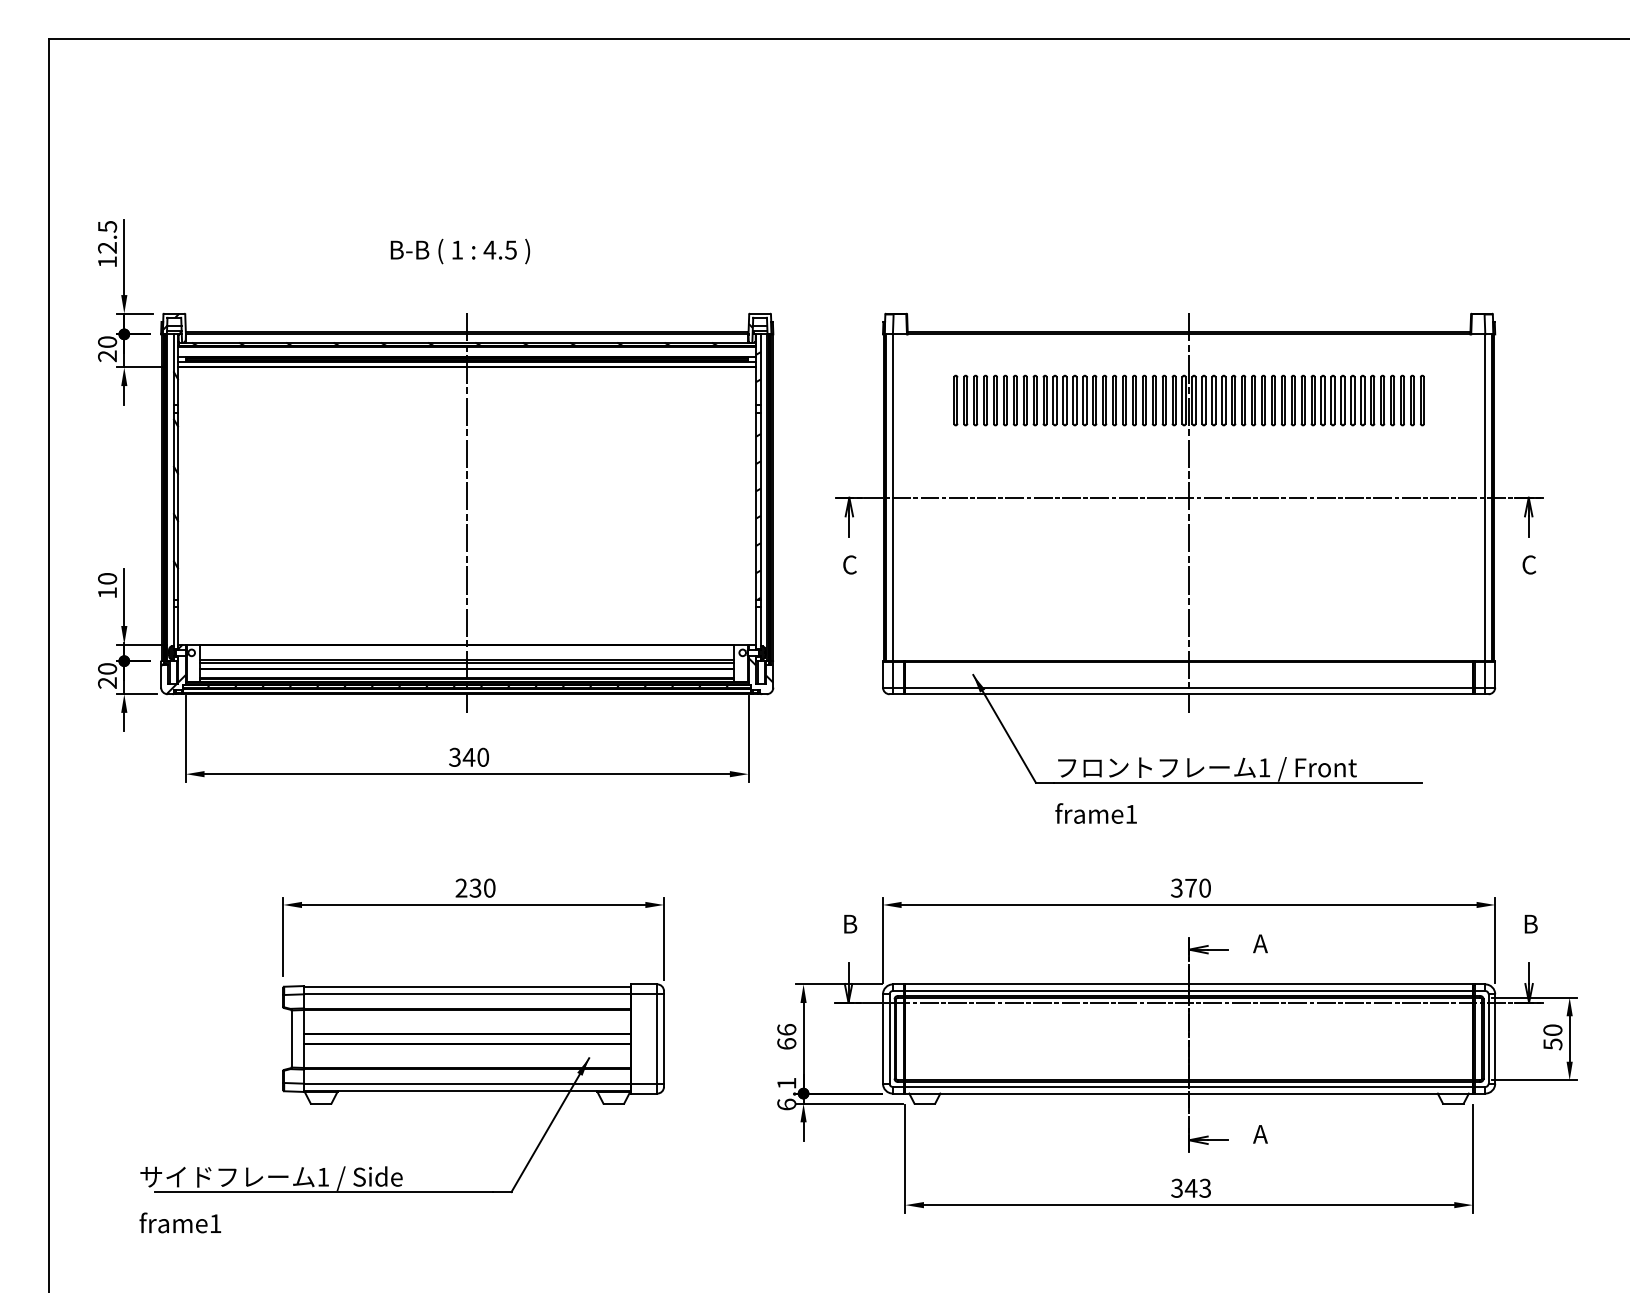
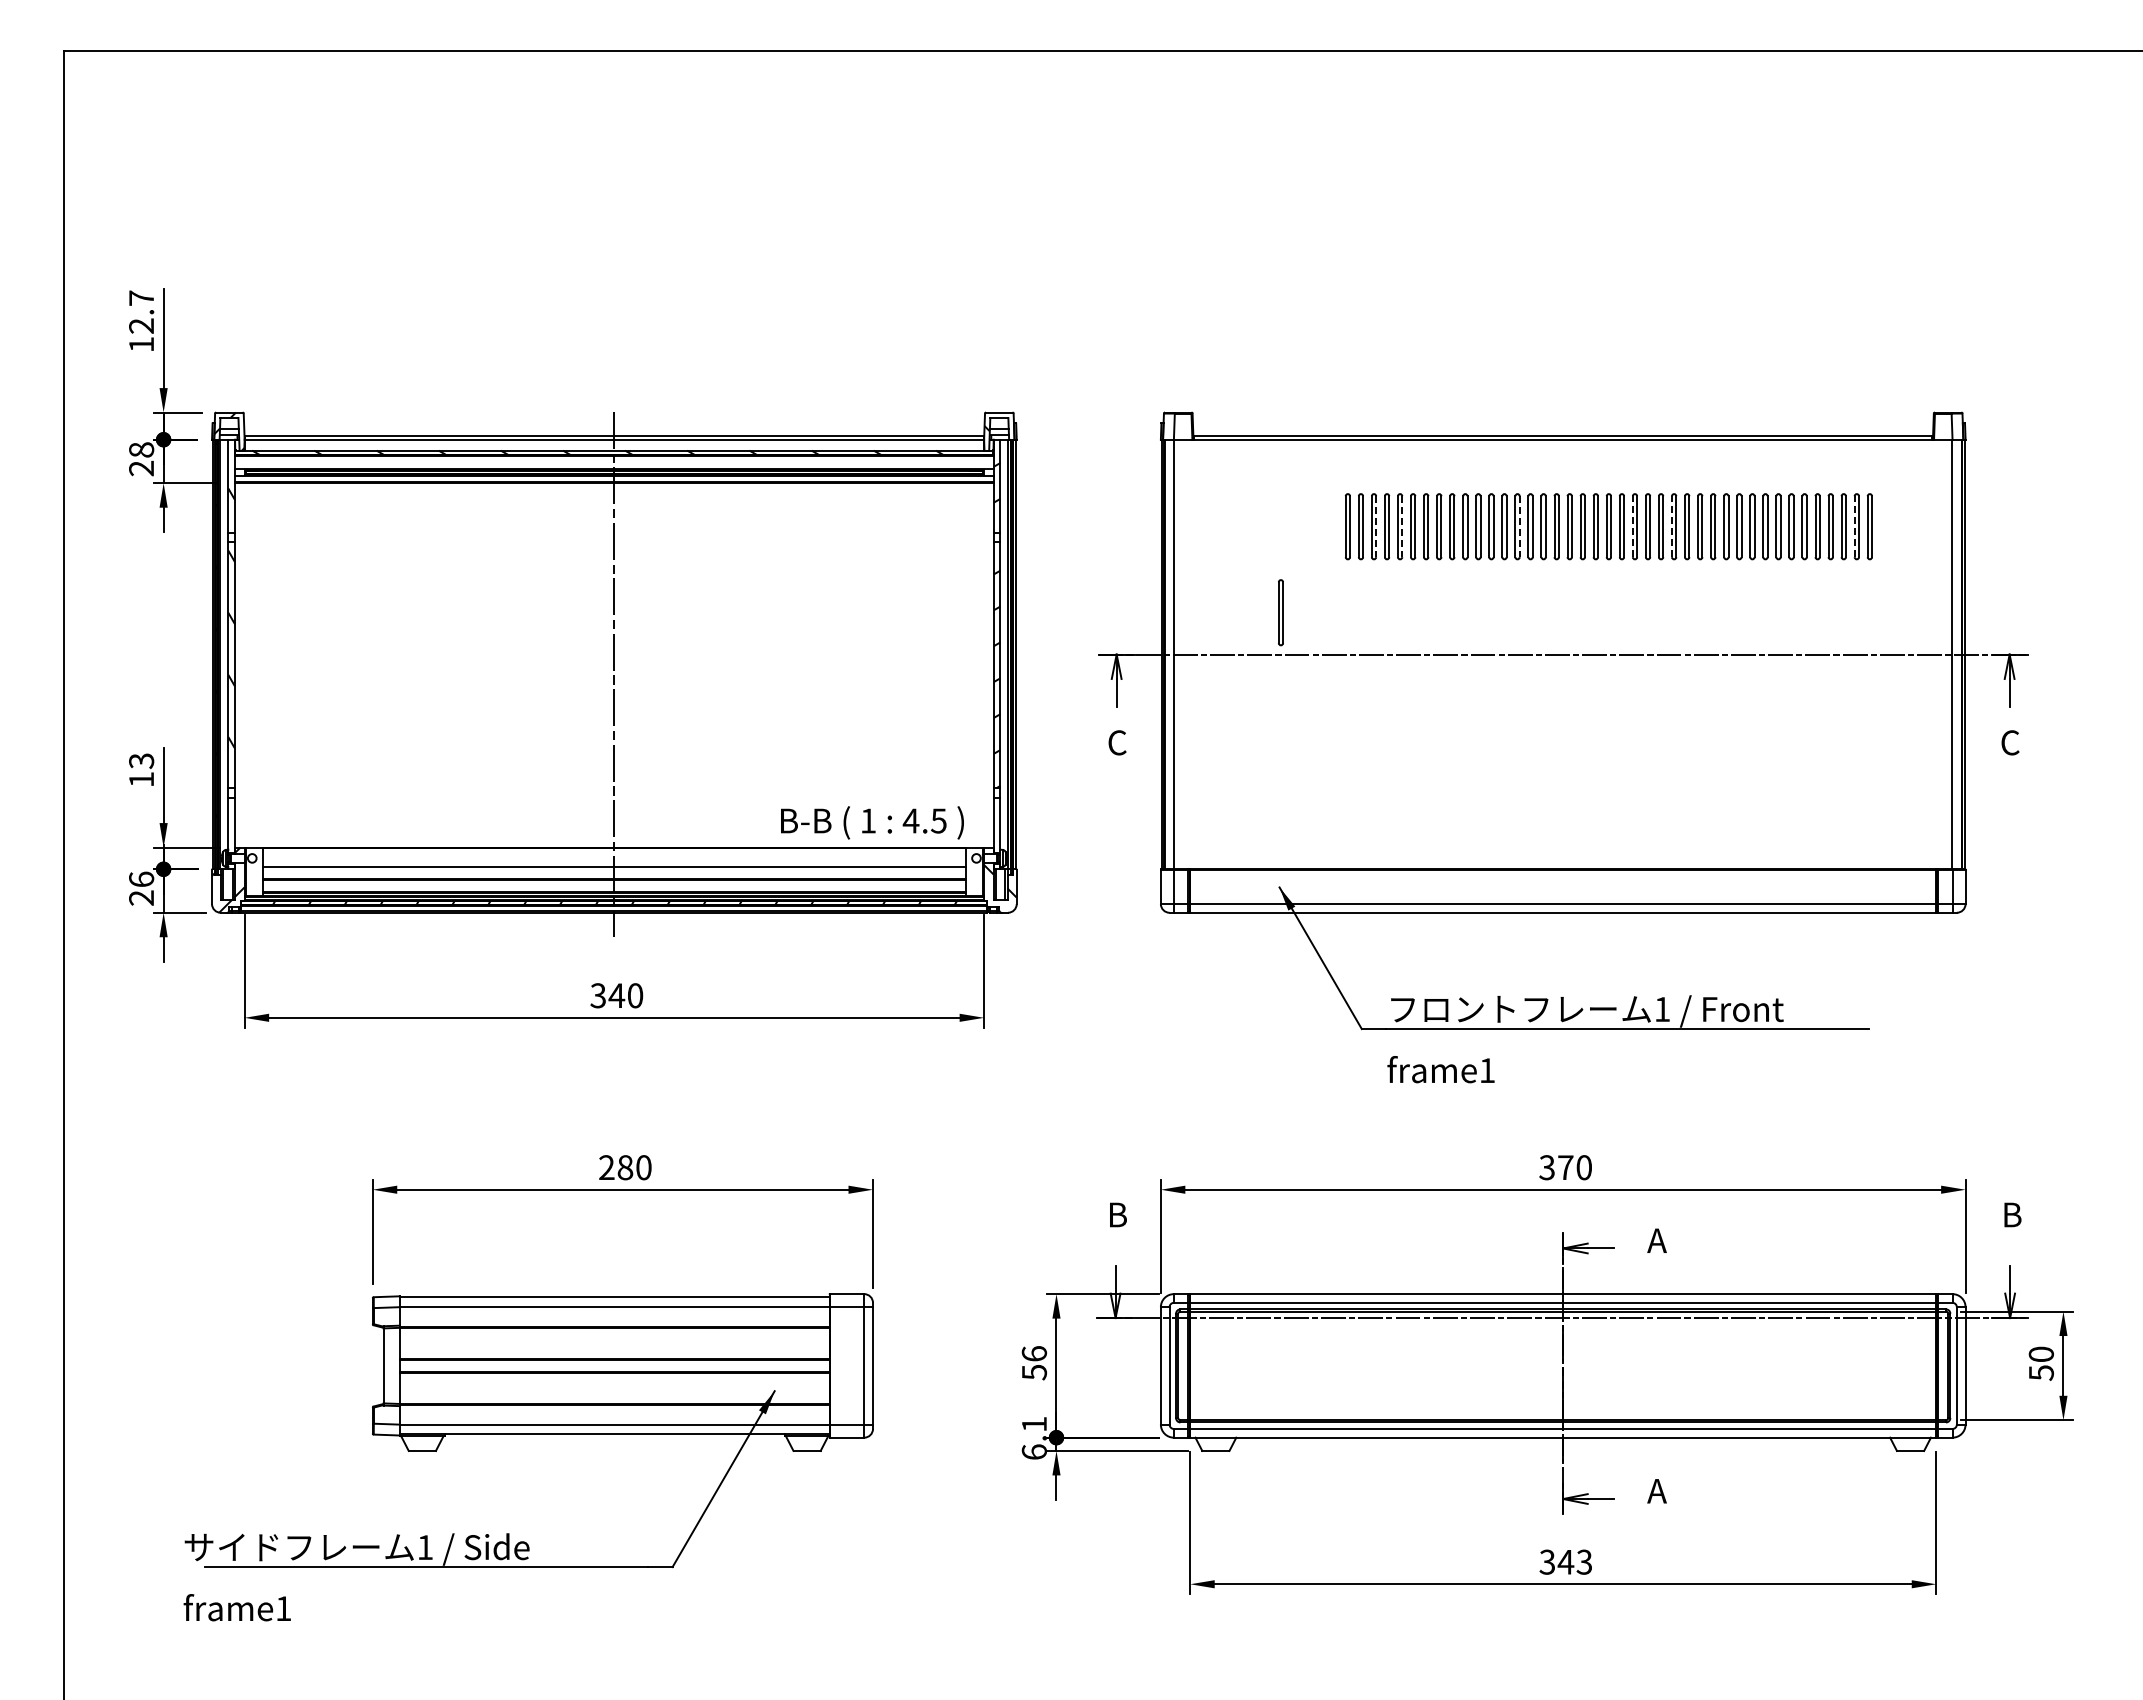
text: (107, 226) -> (141, 298), 12.5 -> 12.7
text: (460, 251) -> (872, 822), moved
text: (107, 341) -> (141, 449), 20 -> 28
part: (985, 400) -> (1295, 526), removed
line: (1241, 400) -> (1632, 526), solid -> dashed
line: (1271, 400) -> (1671, 526), solid -> dashed
line: (1410, 400) -> (1854, 526), solid -> dashed
line: (1047, 401) -> (1376, 527), solid -> dashed
line: (1066, 401) -> (1402, 527), solid -> dashed
line: (1155, 401) -> (1519, 527), solid -> dashed
part: (974, 465) -> (1280, 612), added
line: (1189, 512) -> (1563, 674), removed
text: (107, 578) -> (141, 760), 10 -> 13
line: (467, 662) -> (614, 871), removed
text: (107, 668) -> (141, 878), 20 -> 26
text: (475, 888) -> (625, 1167), 230 -> 280
text: (786, 1044) -> (1034, 1372), 66 -> 56

